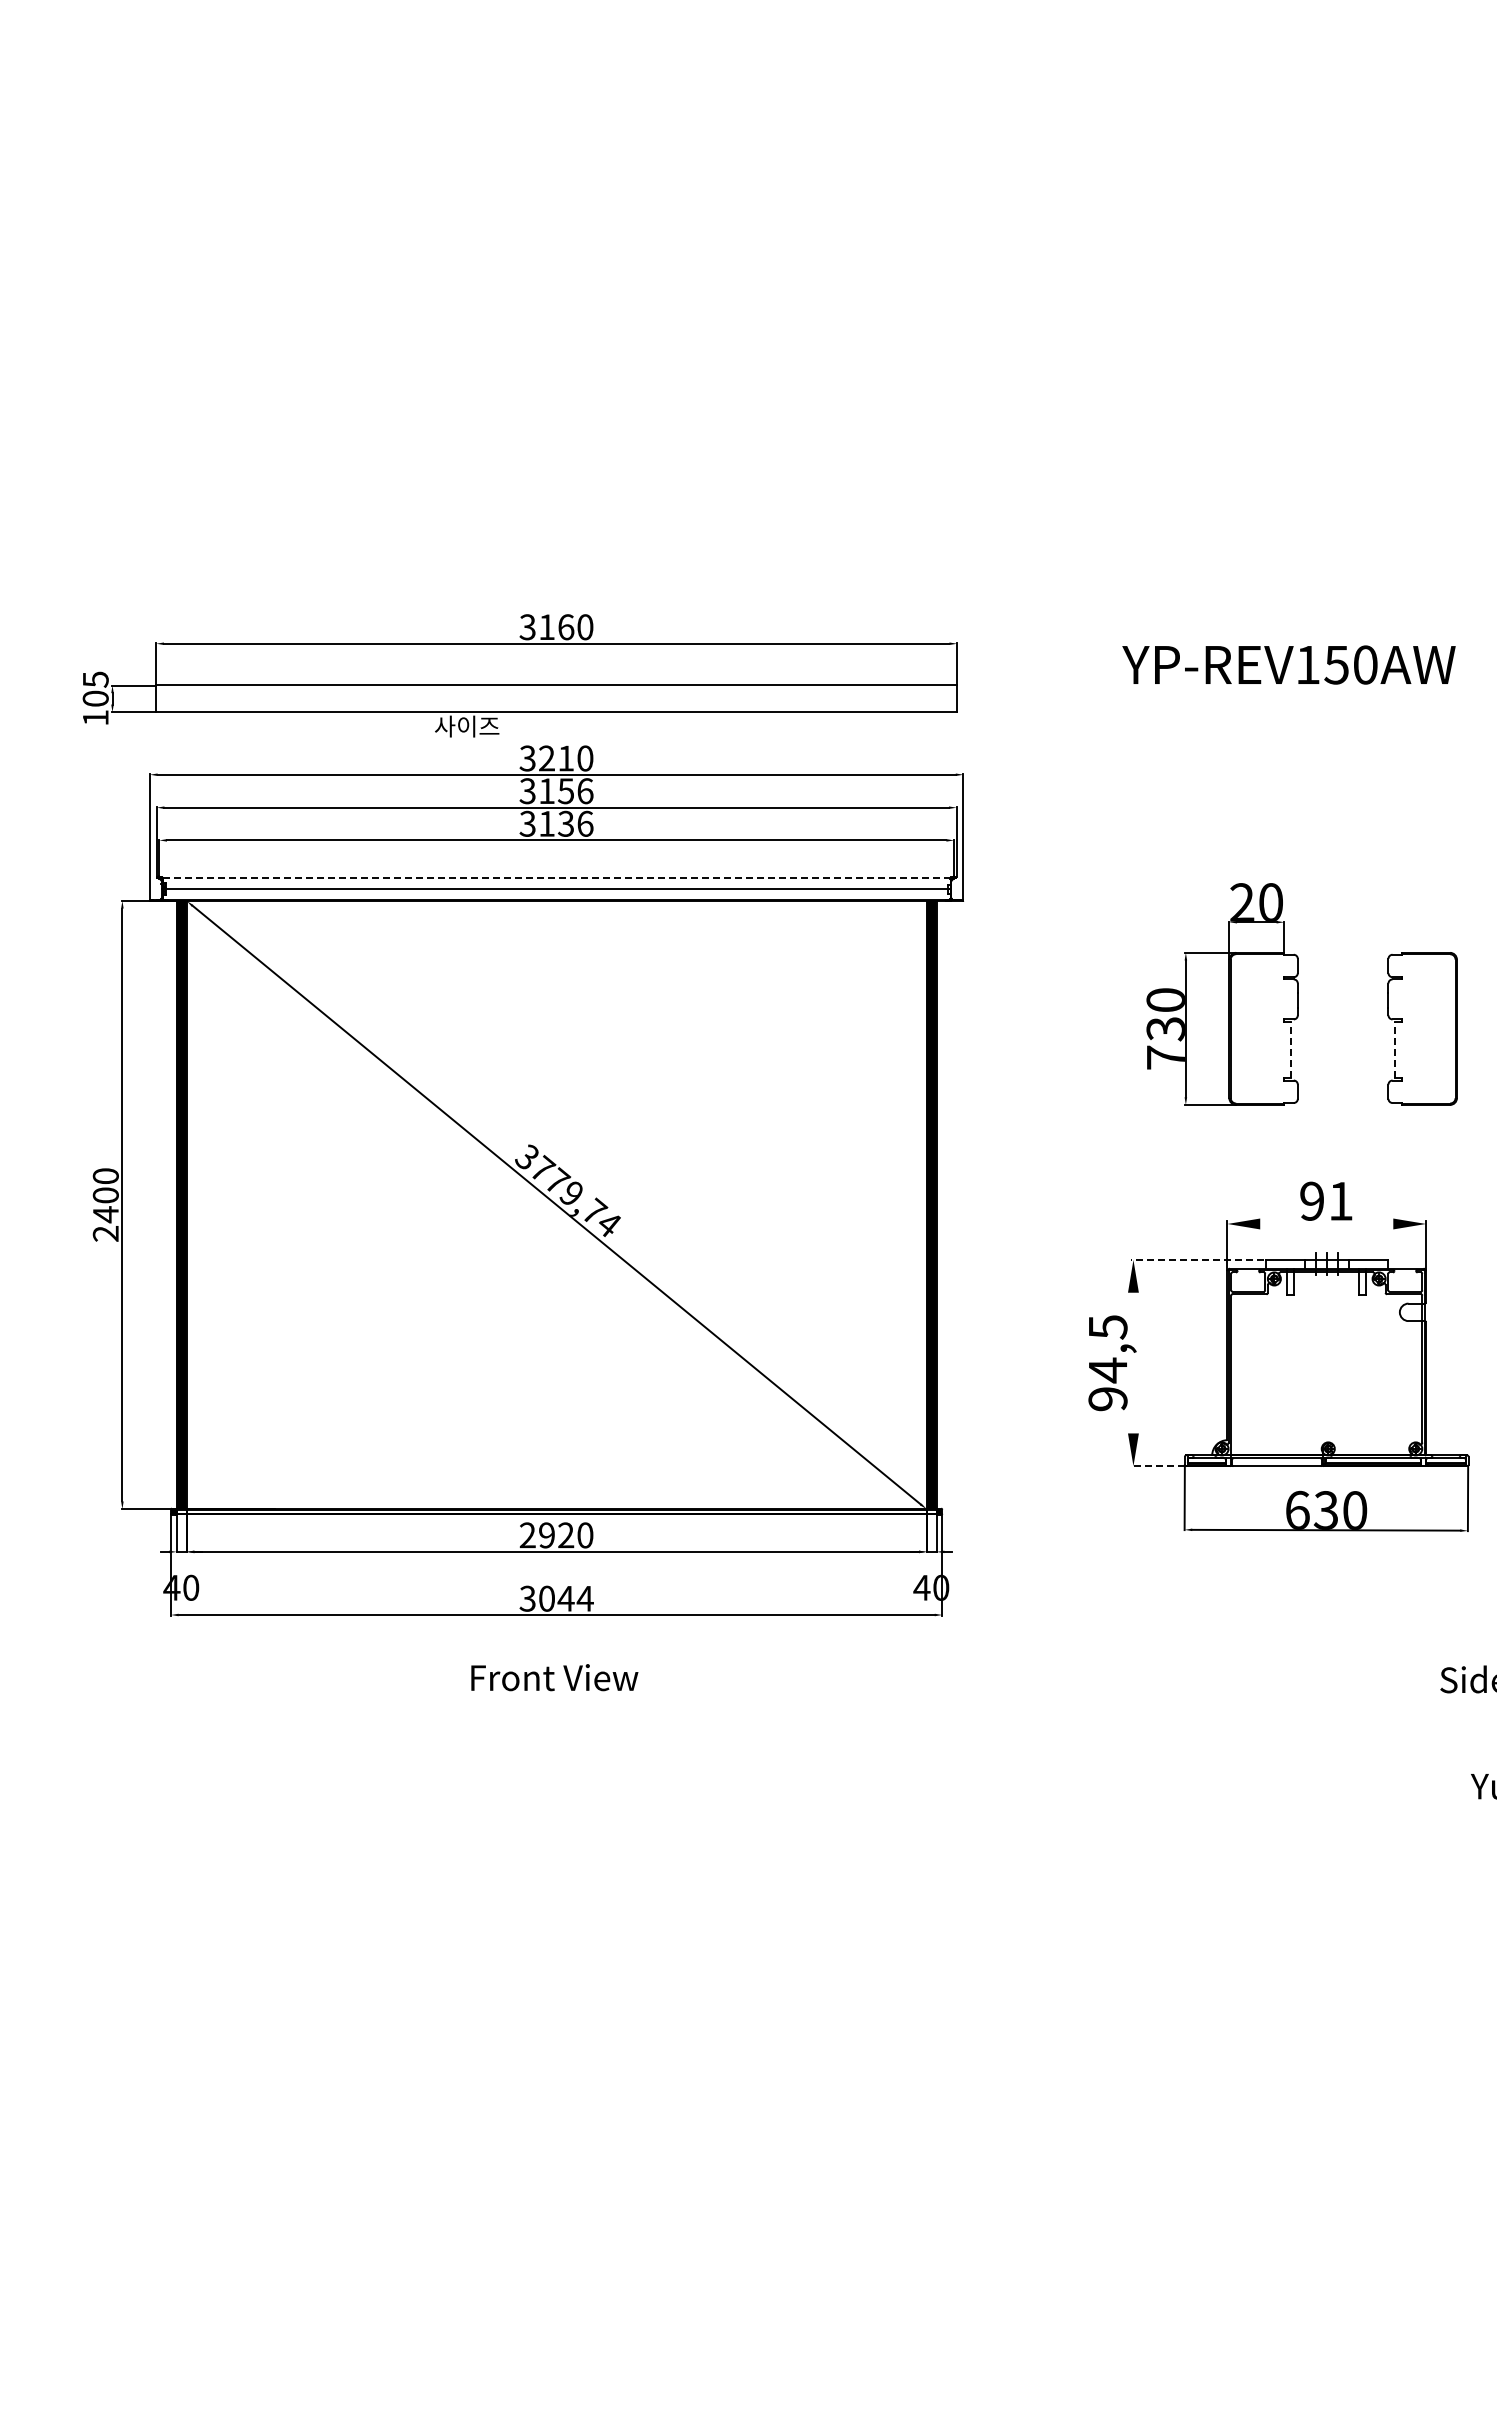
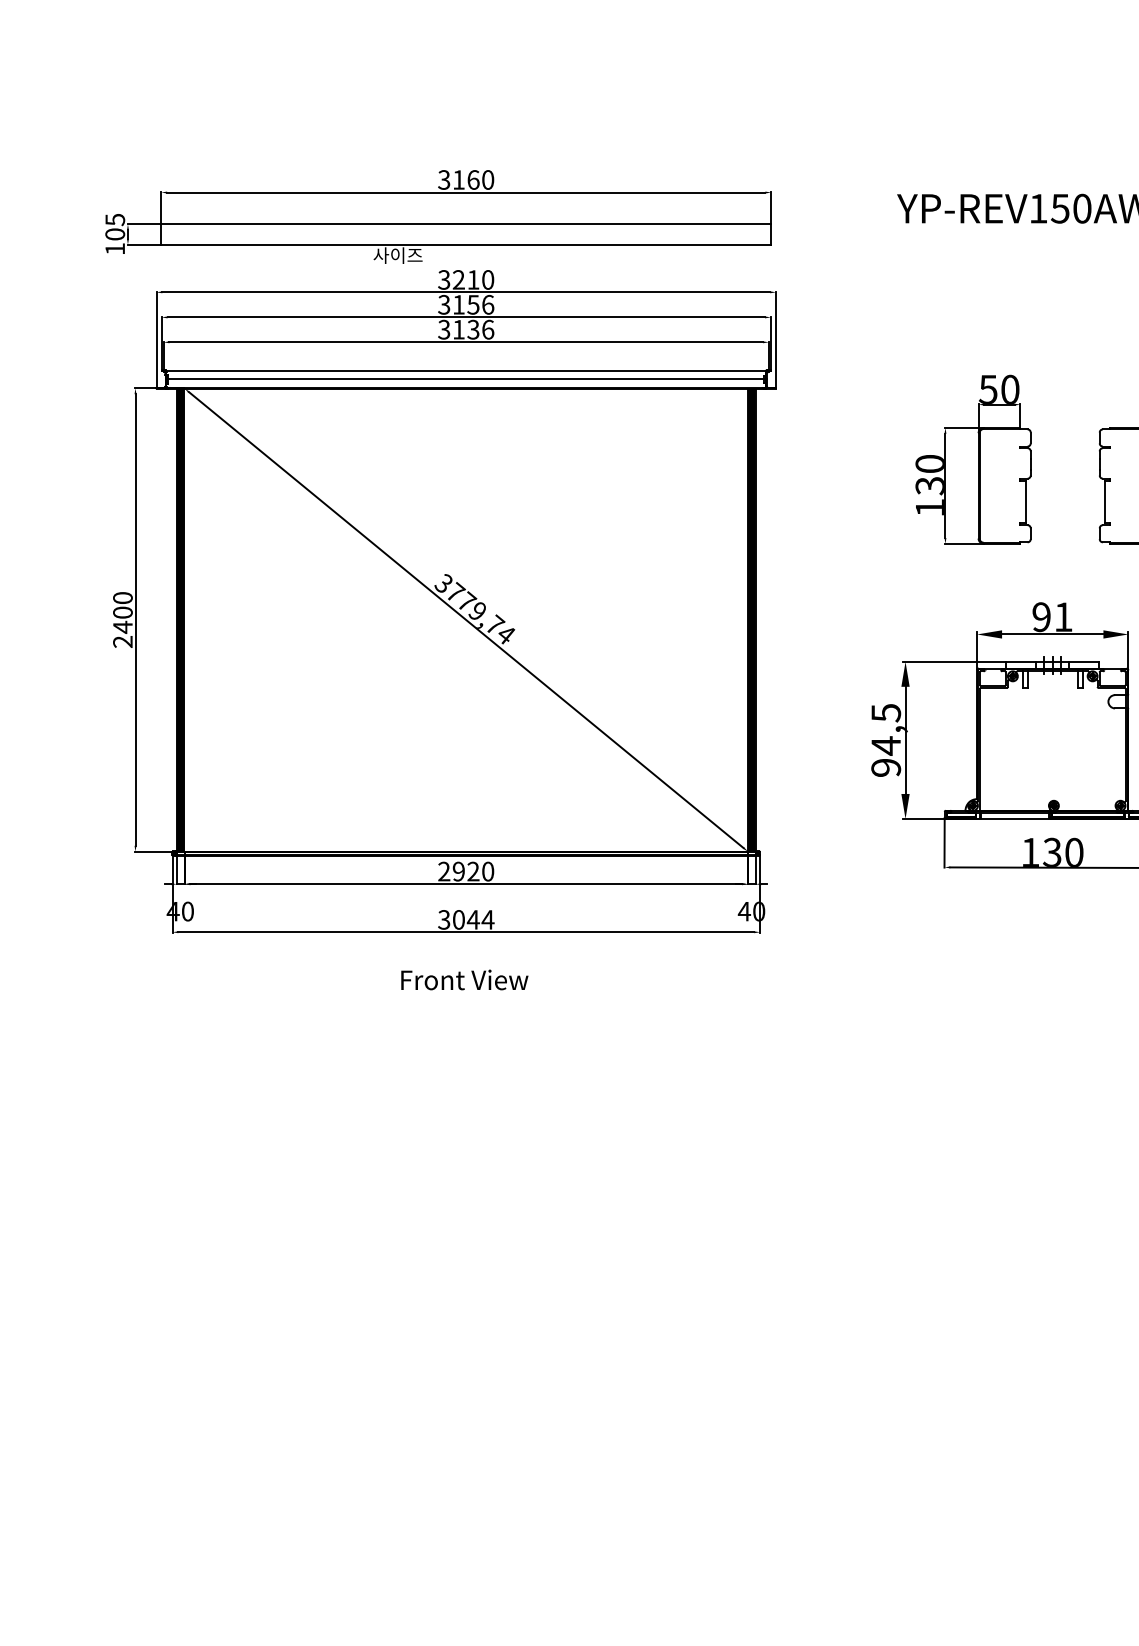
line: (557, 878) -> (466, 371), dashed -> solid
text: (1241, 902) -> (987, 389), 20 -> 50
line: (1291, 1049) -> (1025, 501), dashed -> solid
line: (1395, 1049) -> (1105, 501), dashed -> solid
text: (1165, 1057) -> (929, 507), 730 -> 130
line: (1326, 1223) -> (1052, 634), added
line: (1197, 1260) -> (954, 662), dashed -> solid
line: (1133, 1362) -> (905, 739), added
line: (1157, 1466) -> (923, 819), dashed -> solid
text: (1297, 1509) -> (1030, 851), 630 -> 130

